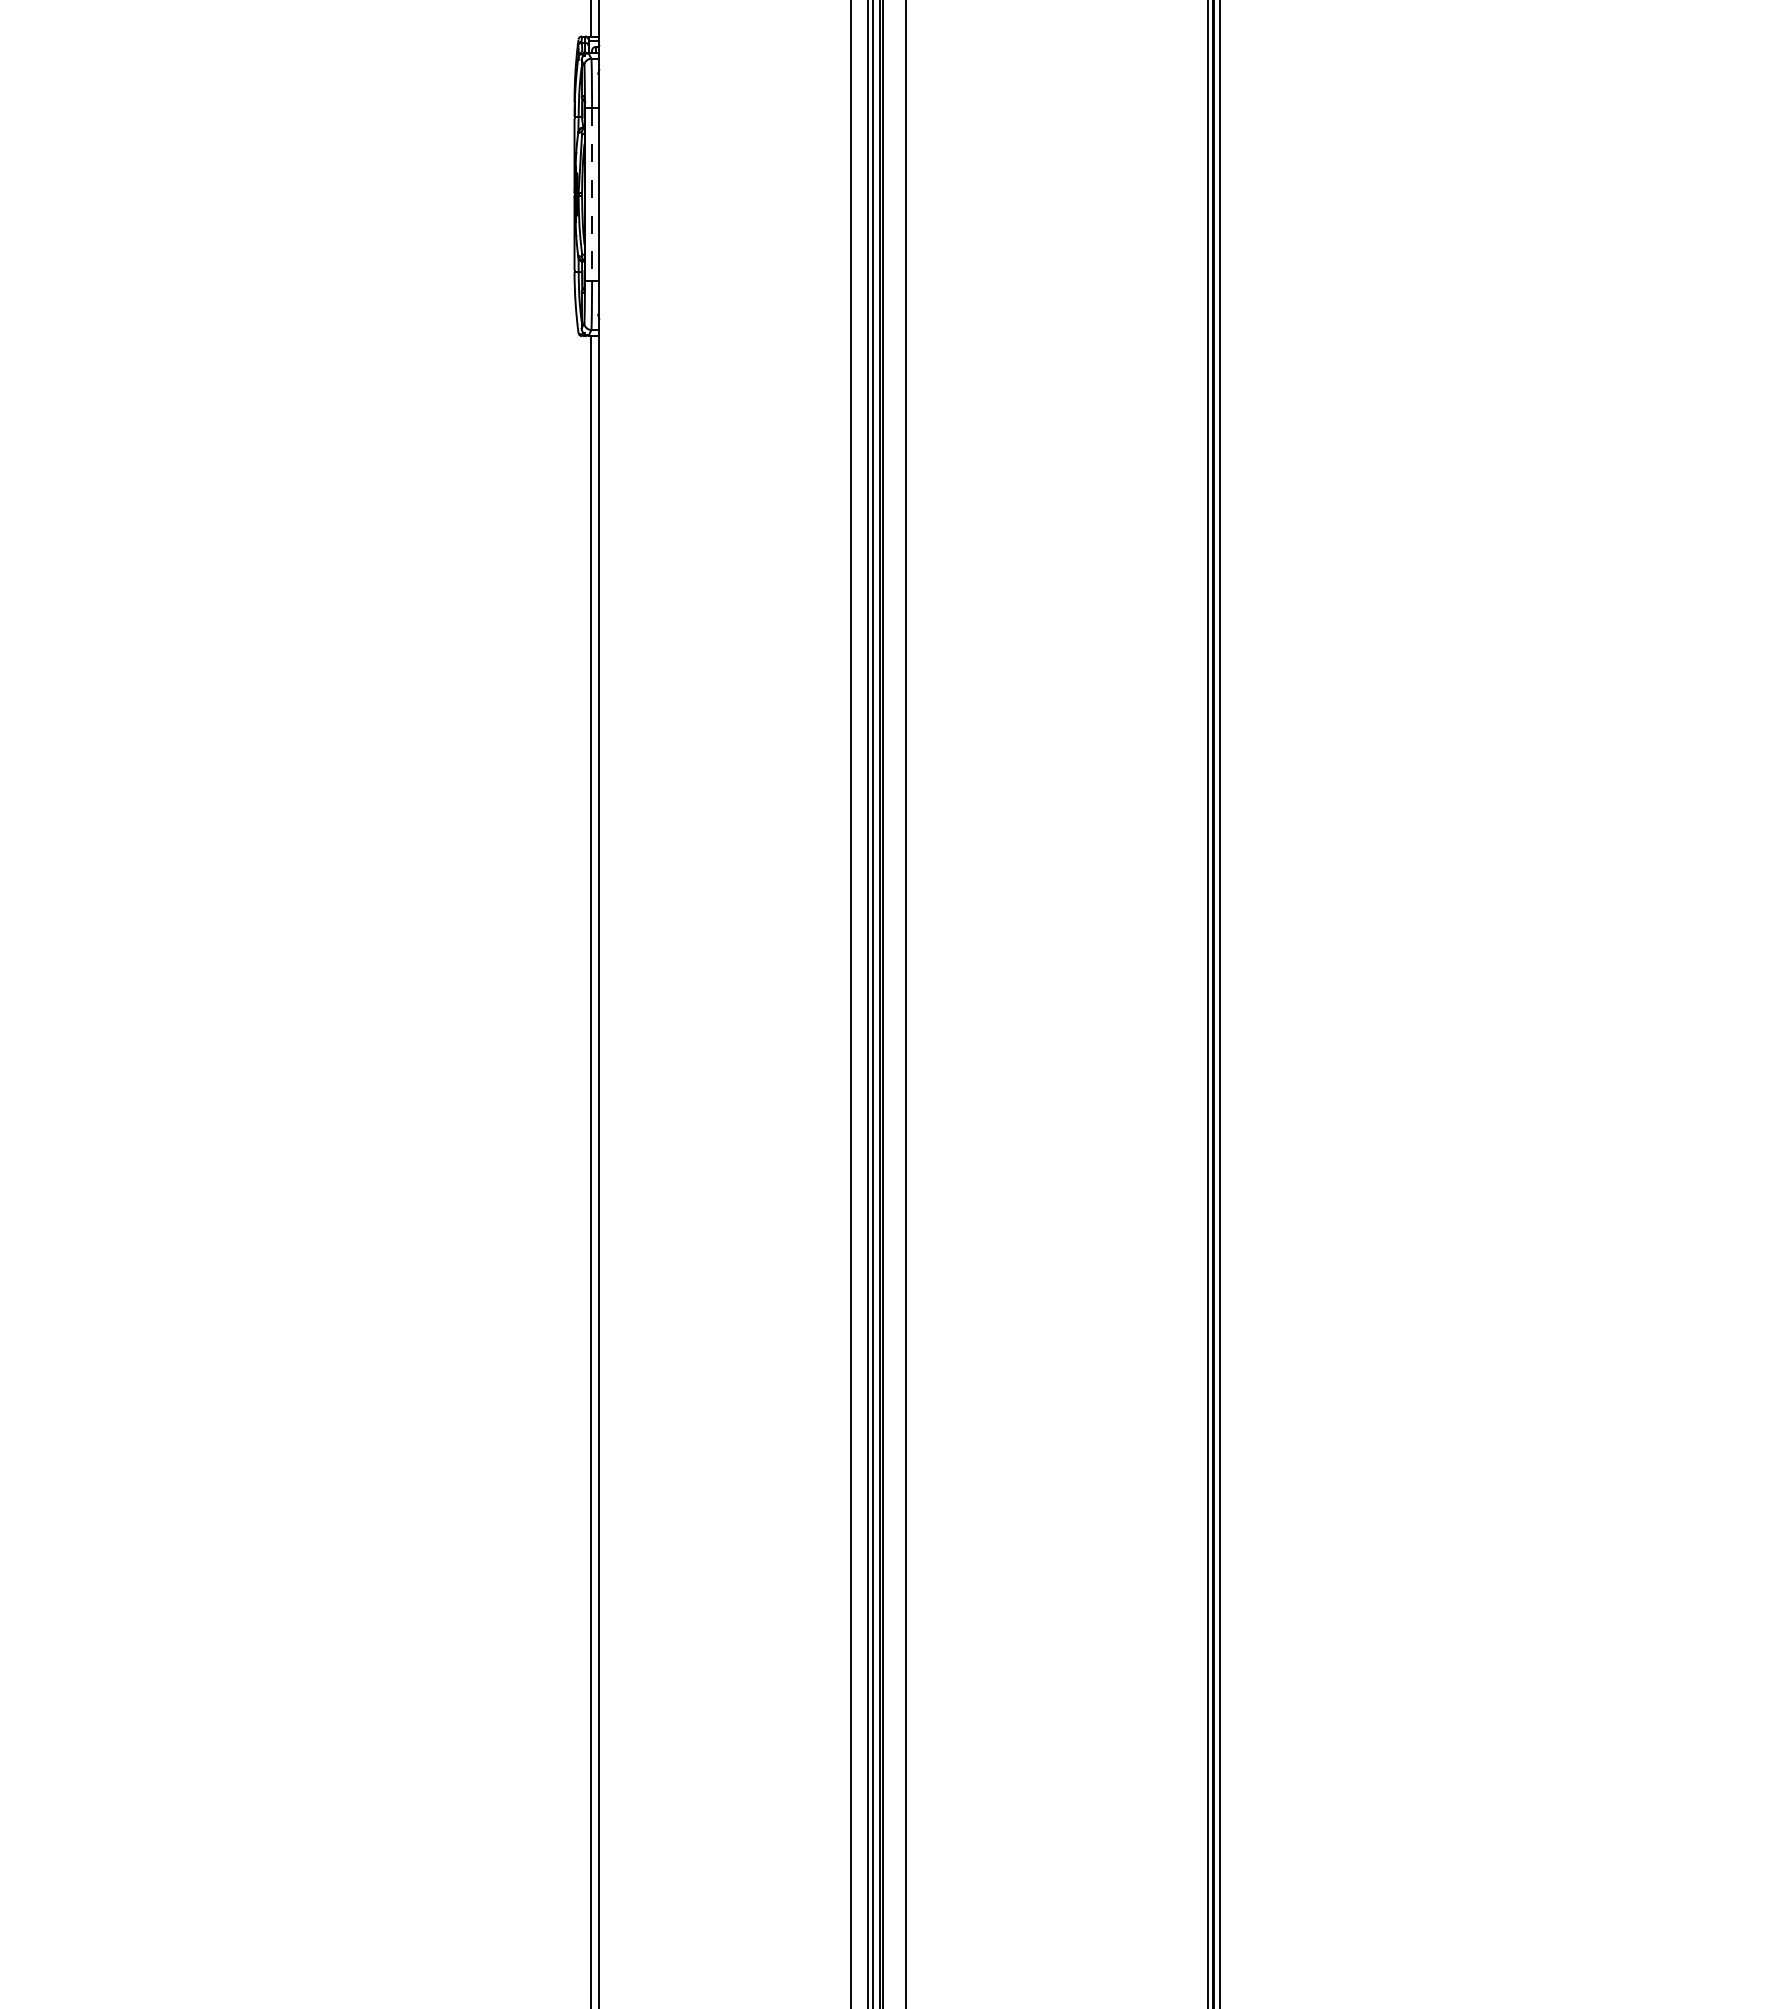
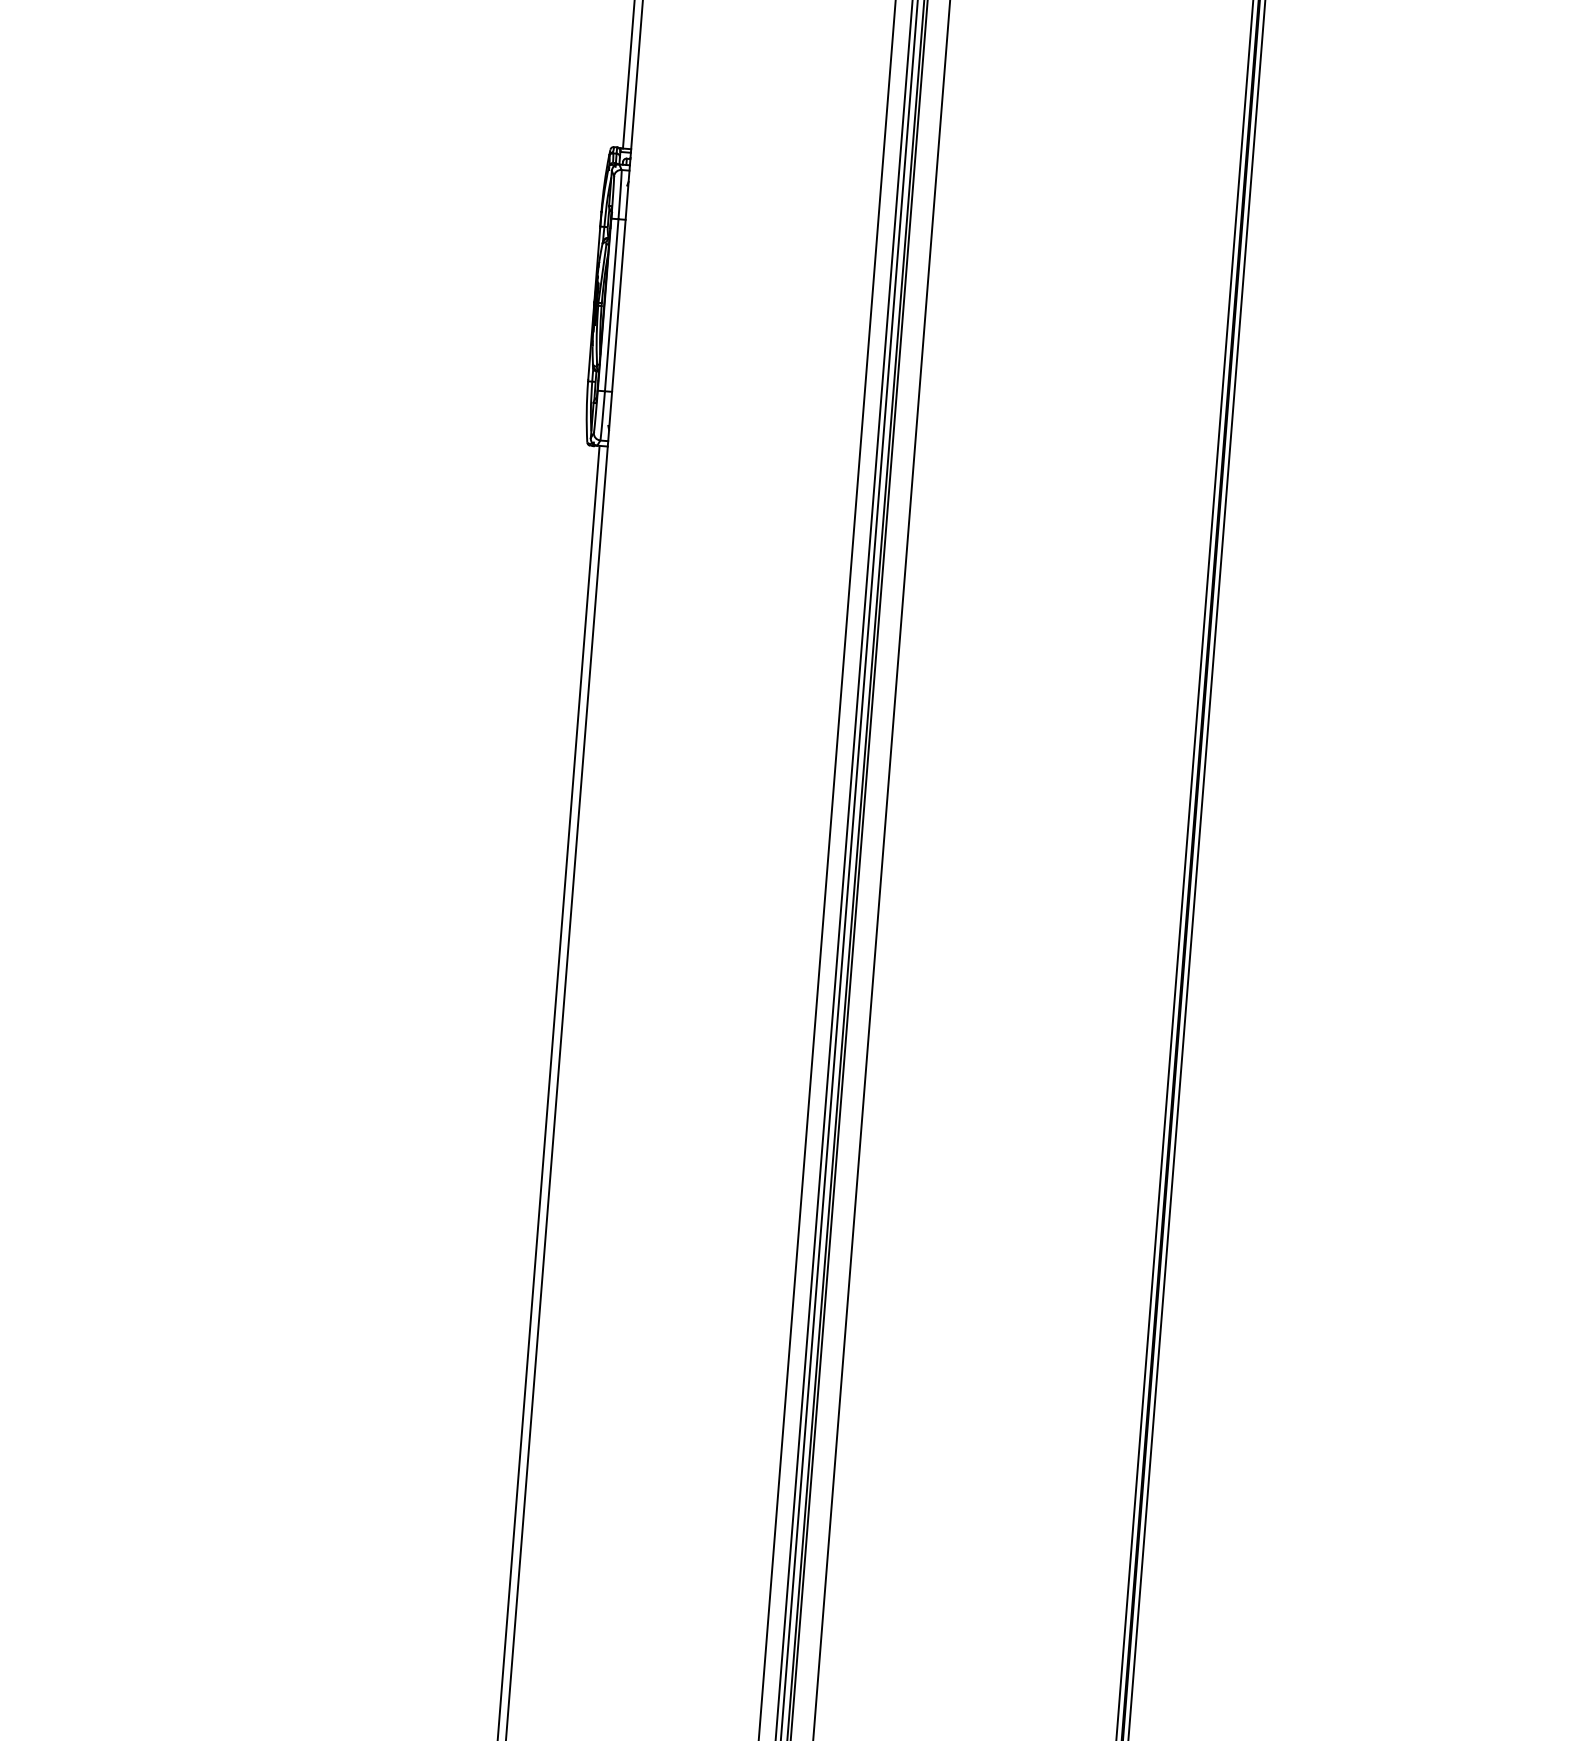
line: (592, 194) -> (612, 305), dashed -> solid

